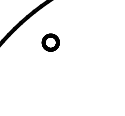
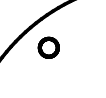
part: (50, 42) -> (48, 47), size x1.6

